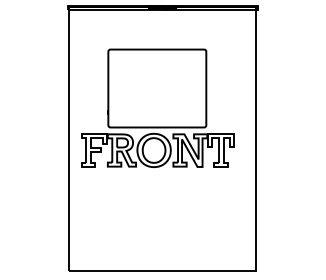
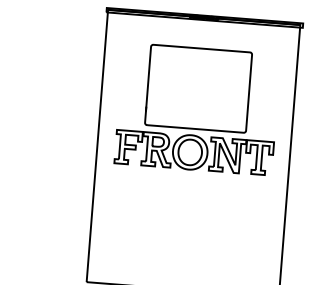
part: (157, 107) -> (197, 108), moved

